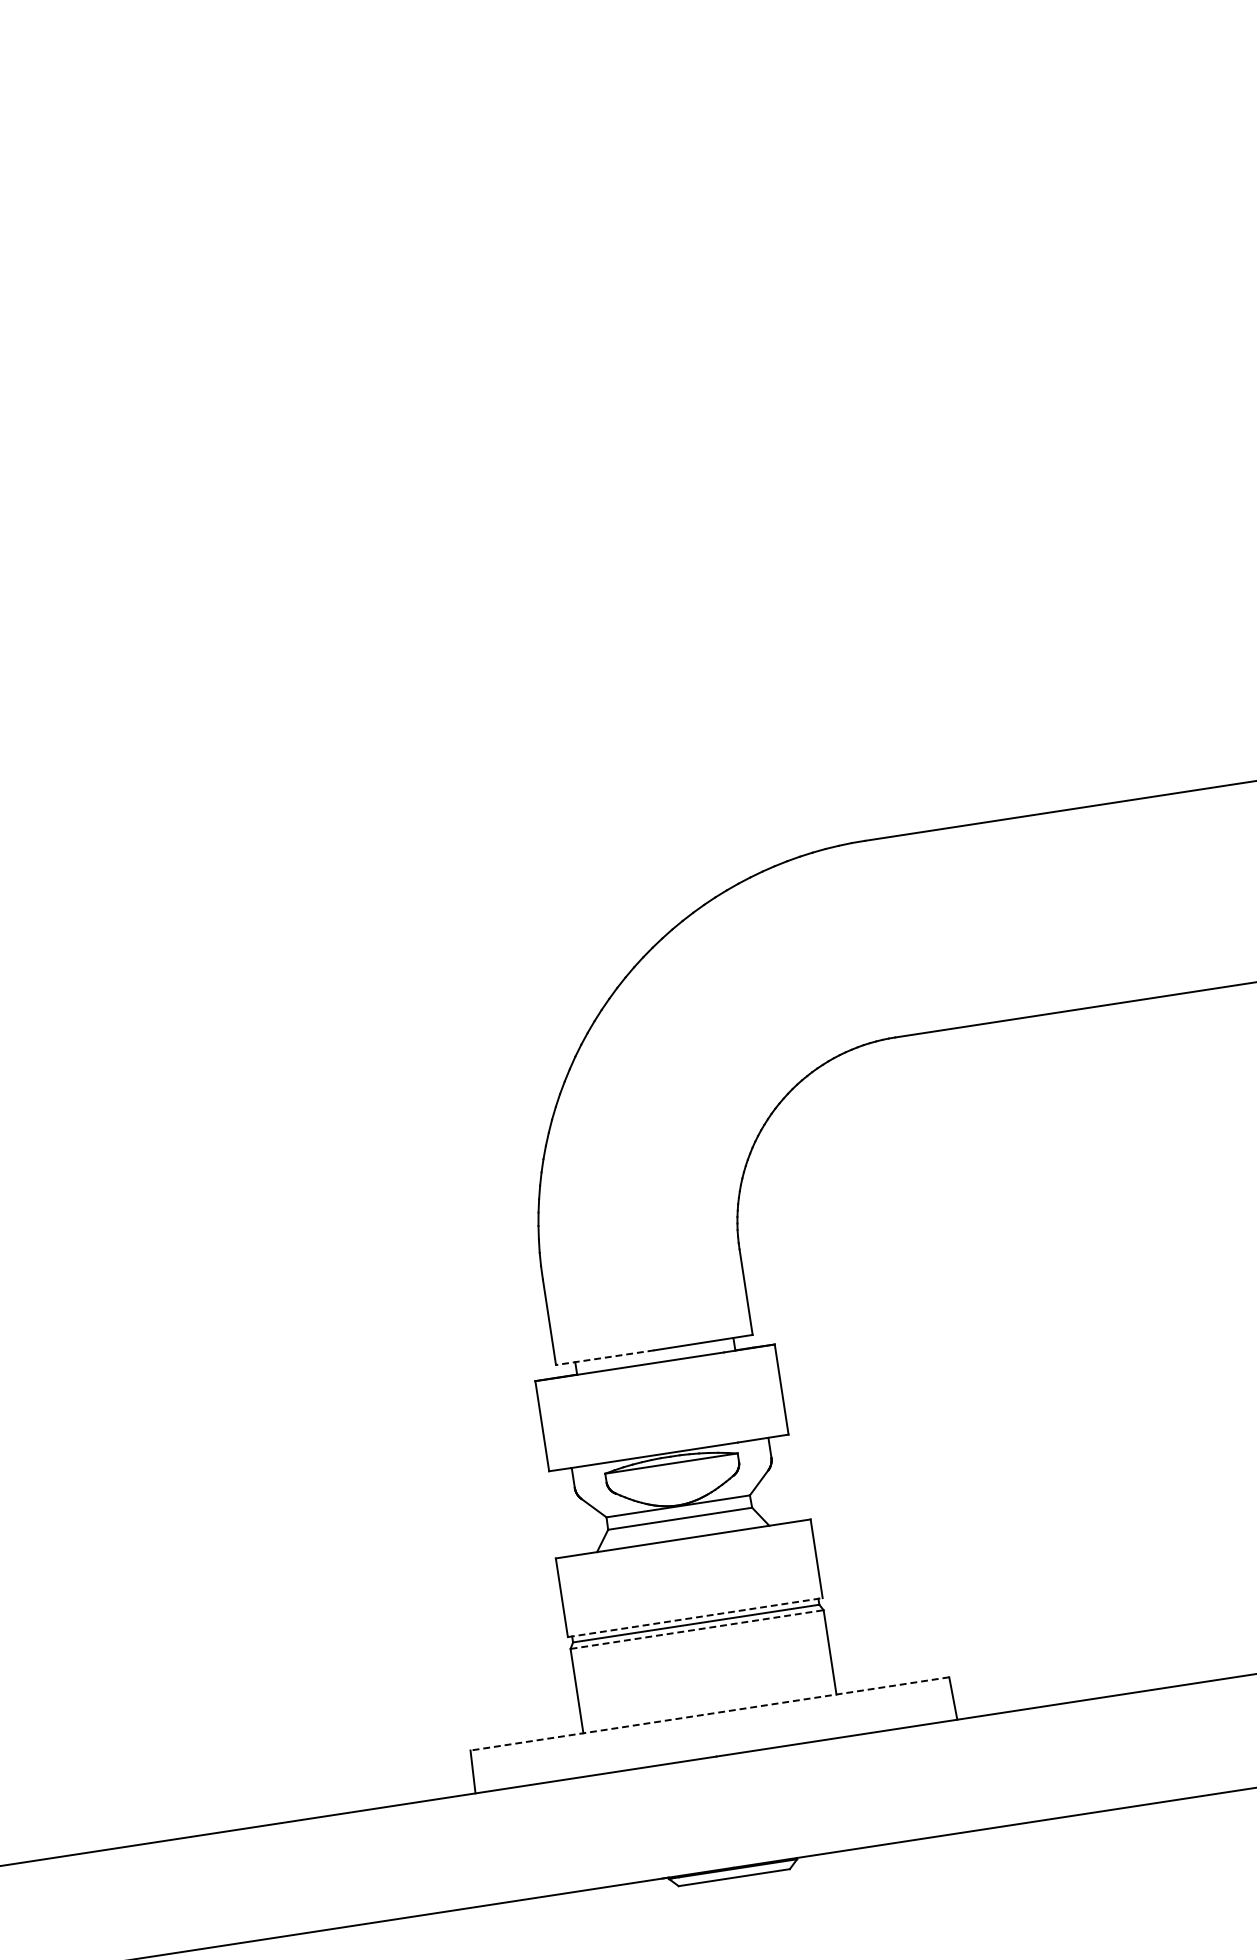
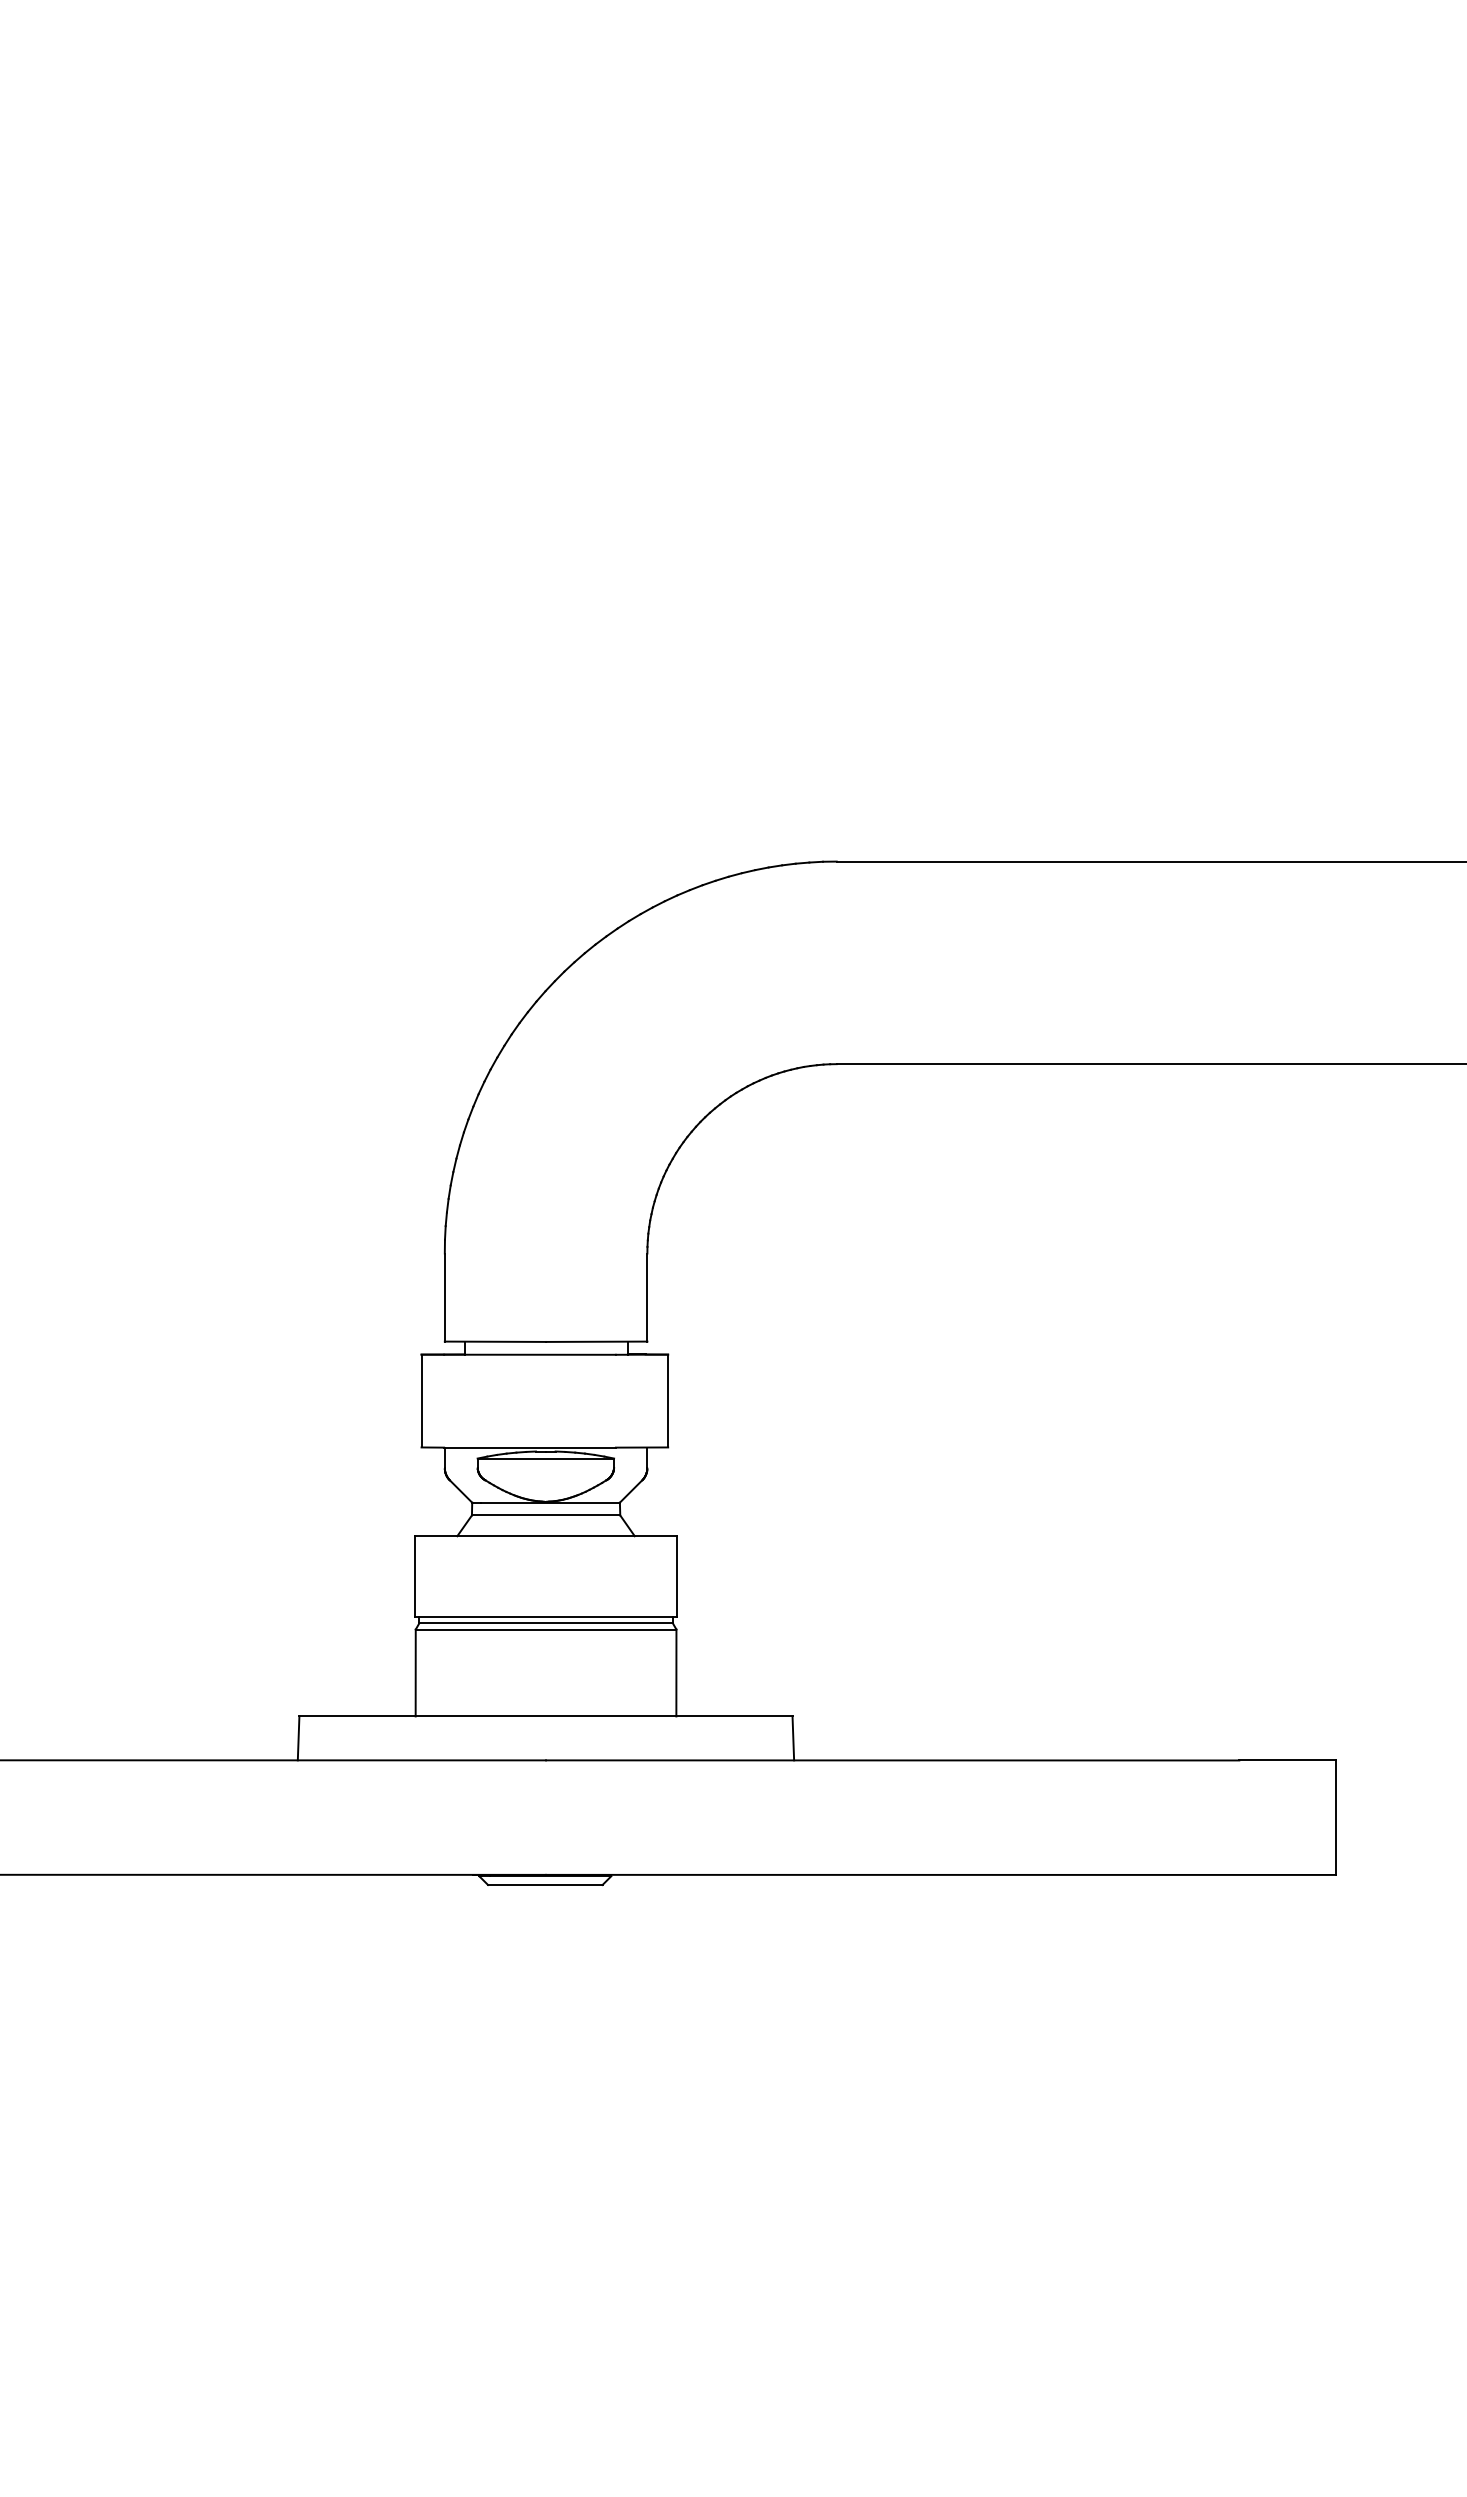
line: (605, 1357) -> (495, 1341), dashed -> solid
line: (695, 1617) -> (546, 1617), dashed -> solid
line: (697, 1629) -> (546, 1629), dashed -> solid
line: (709, 1714) -> (545, 1716), dashed -> solid

